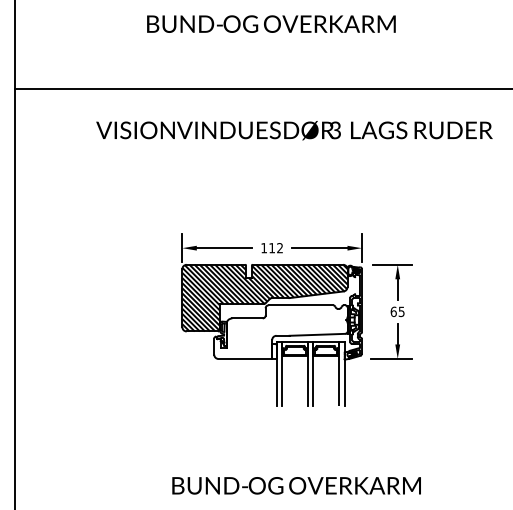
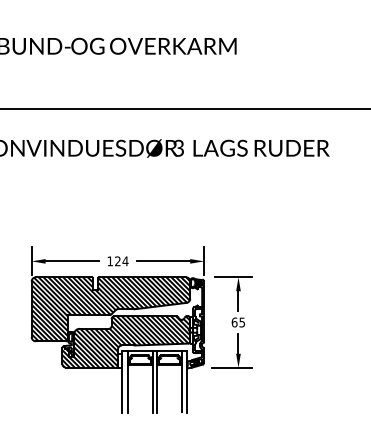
text: (276, 248) -> (122, 261), 112 -> 124
hatch: (280, 331) -> (125, 341), added

